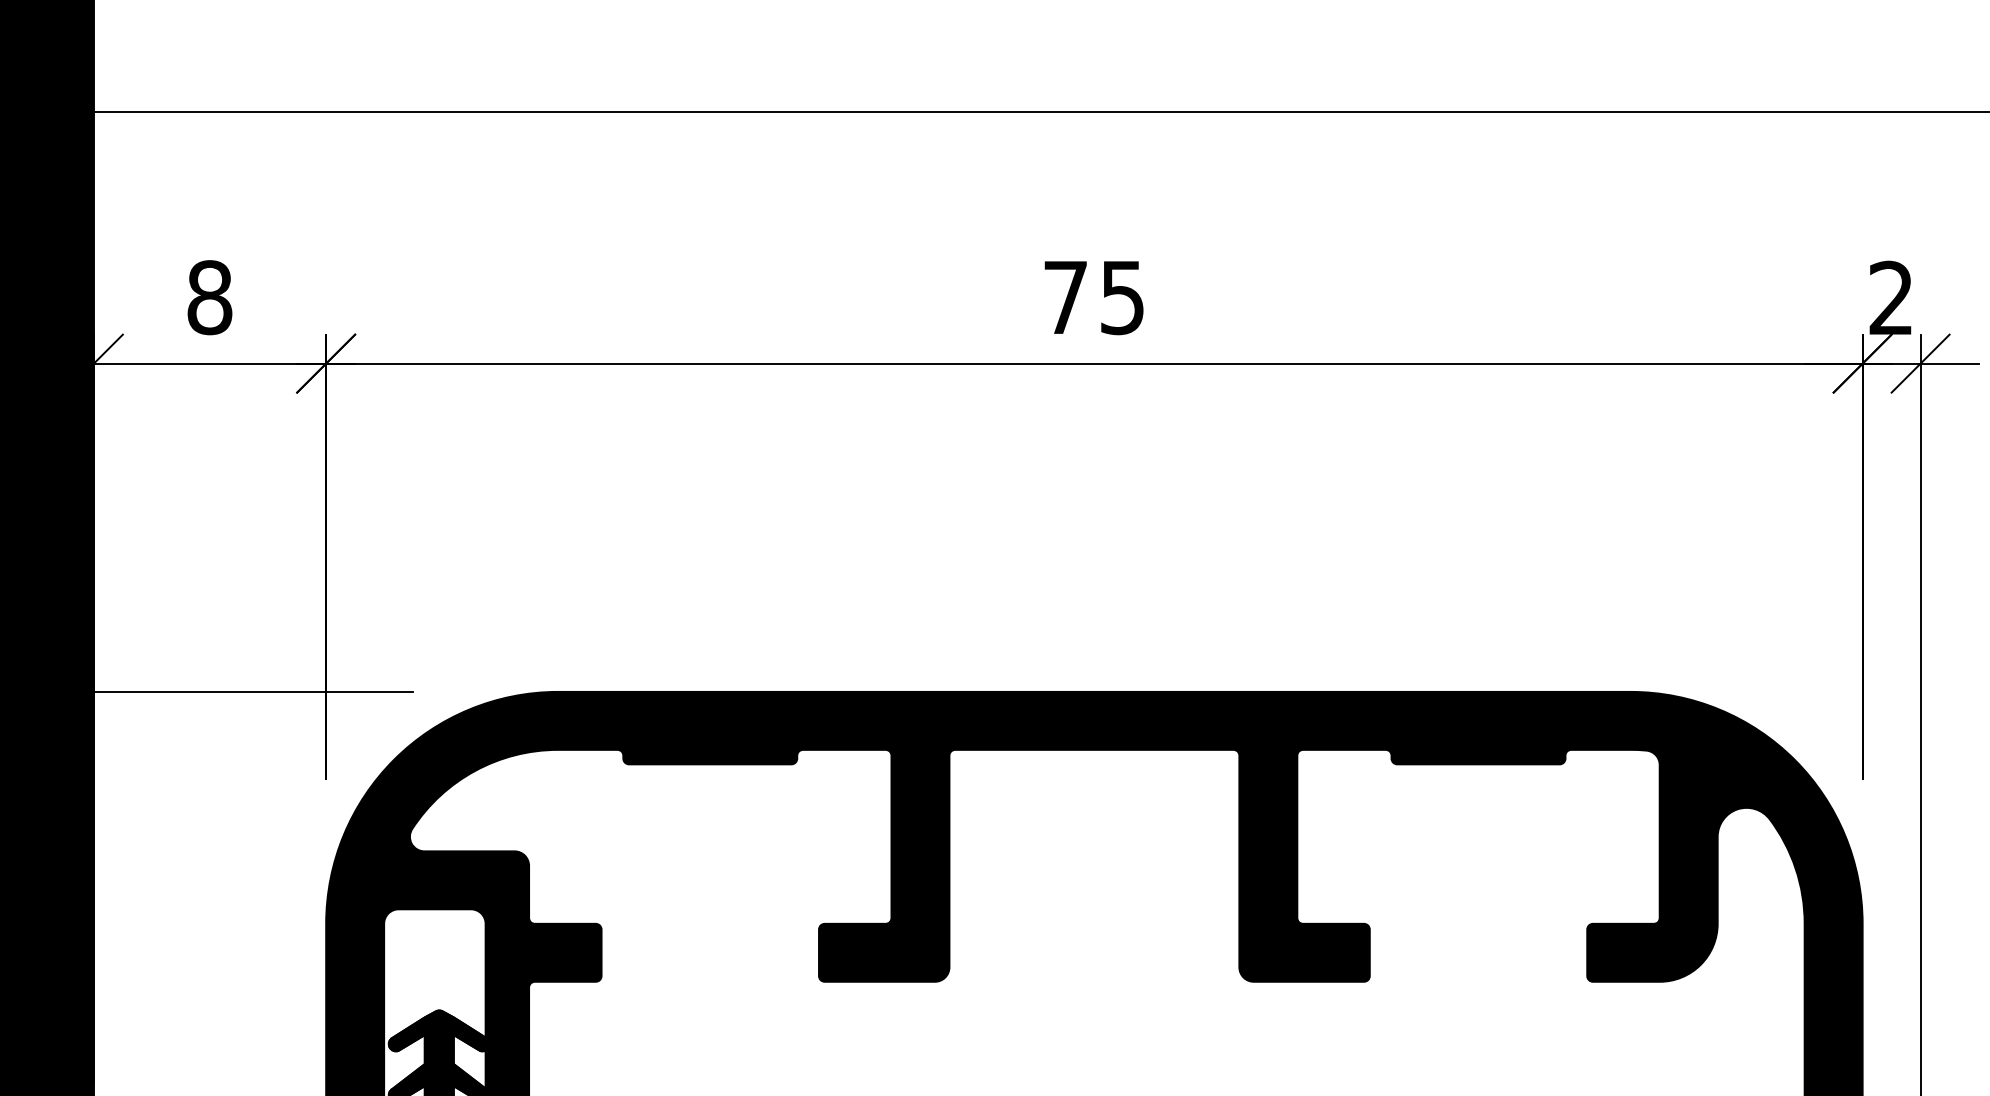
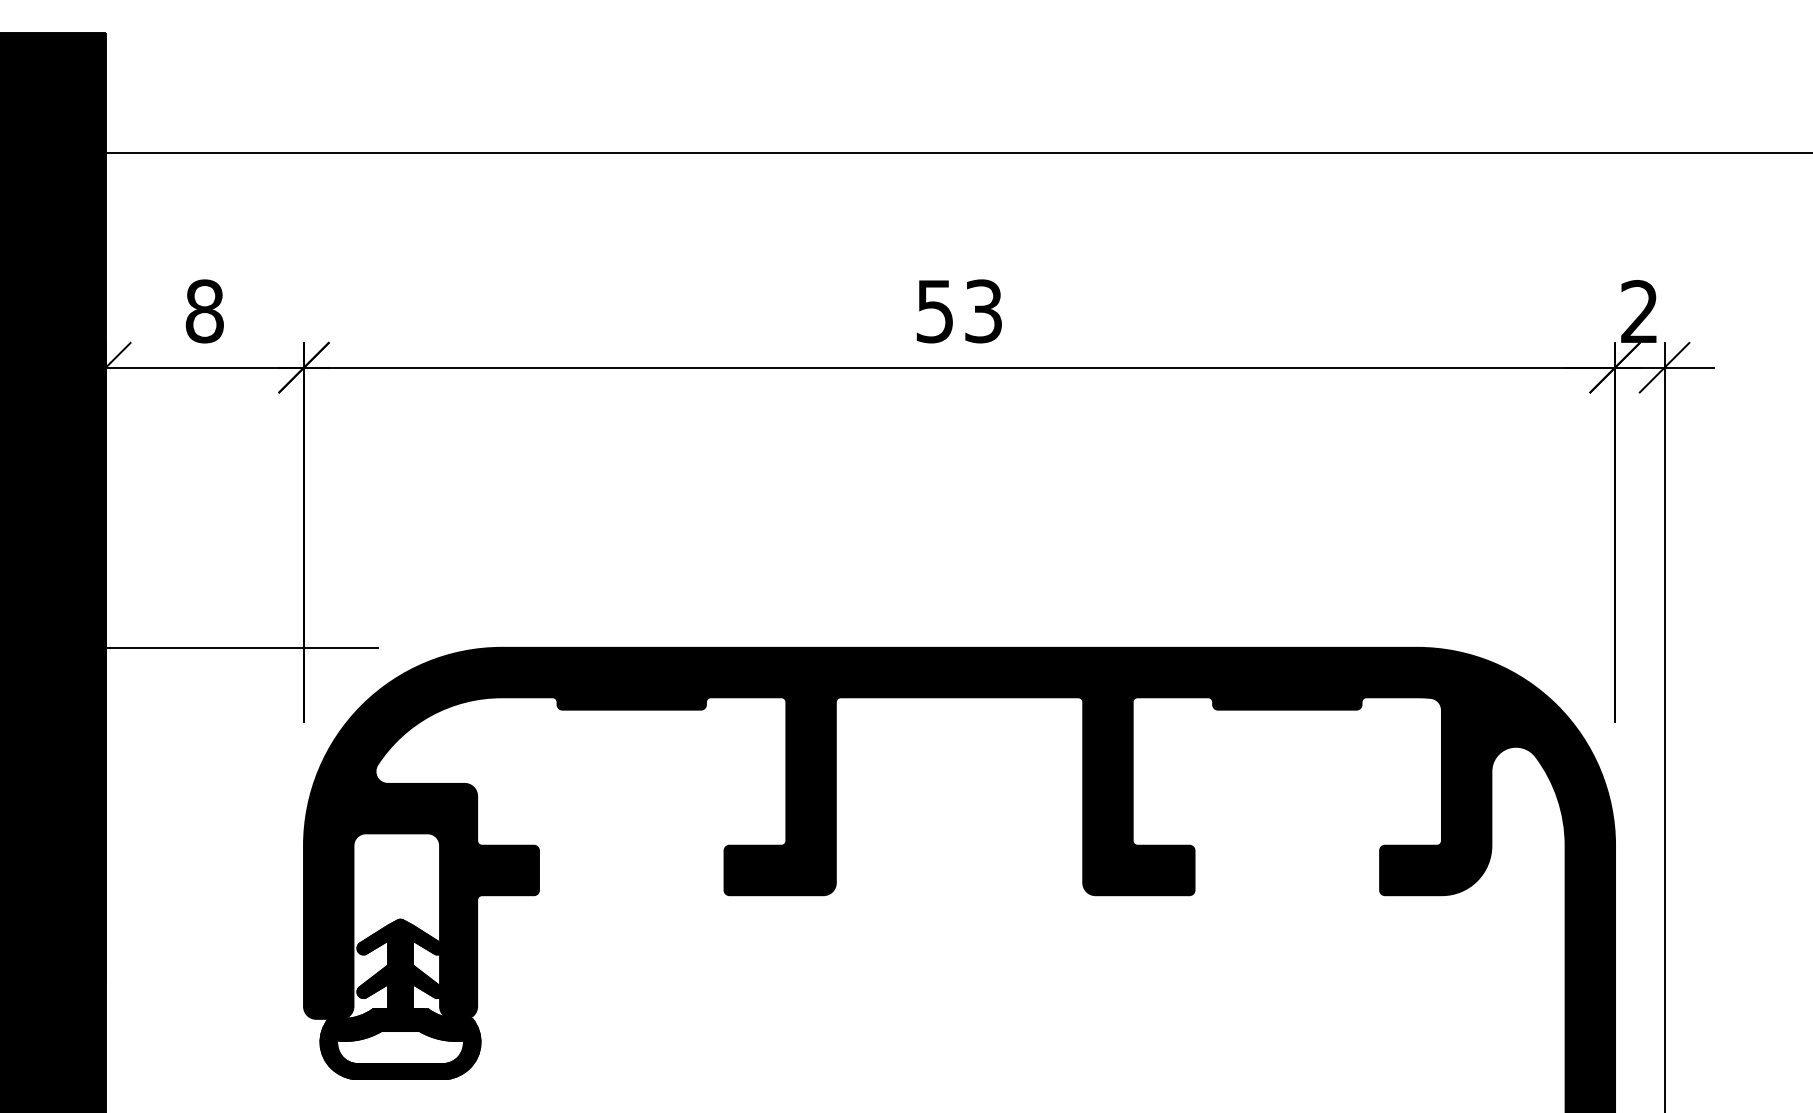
text: (1093, 297) -> (958, 311), 75 -> 53

